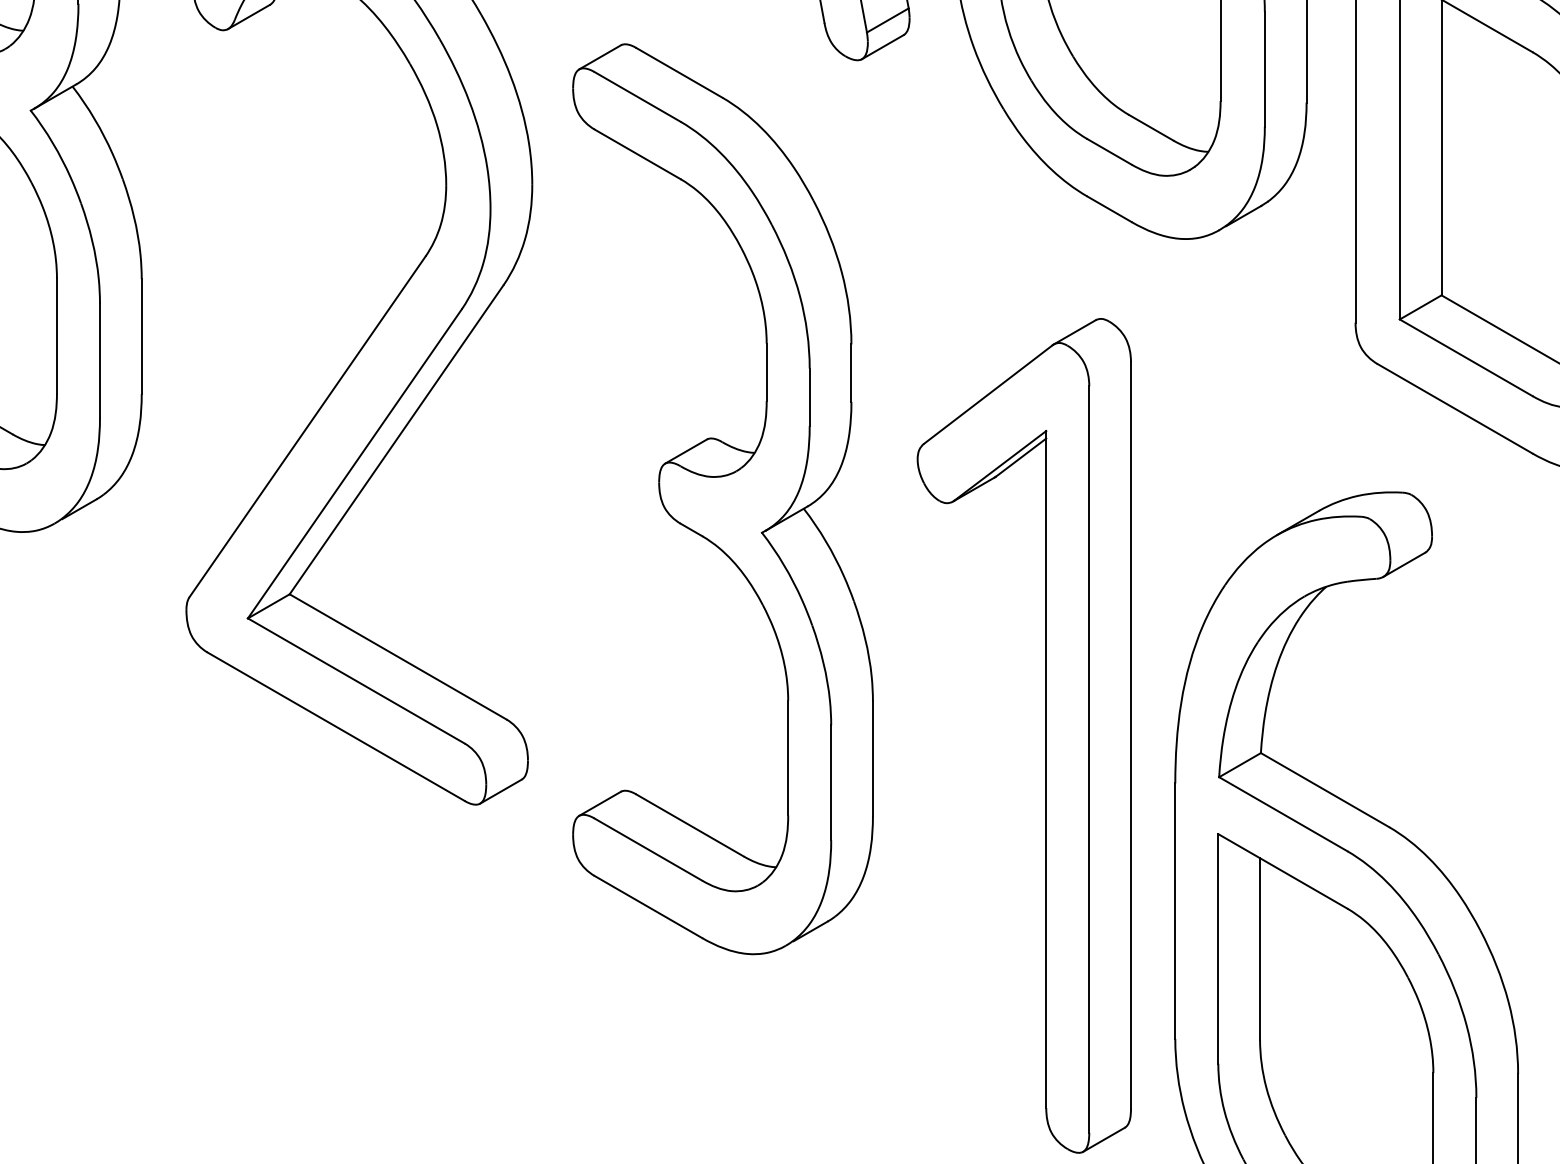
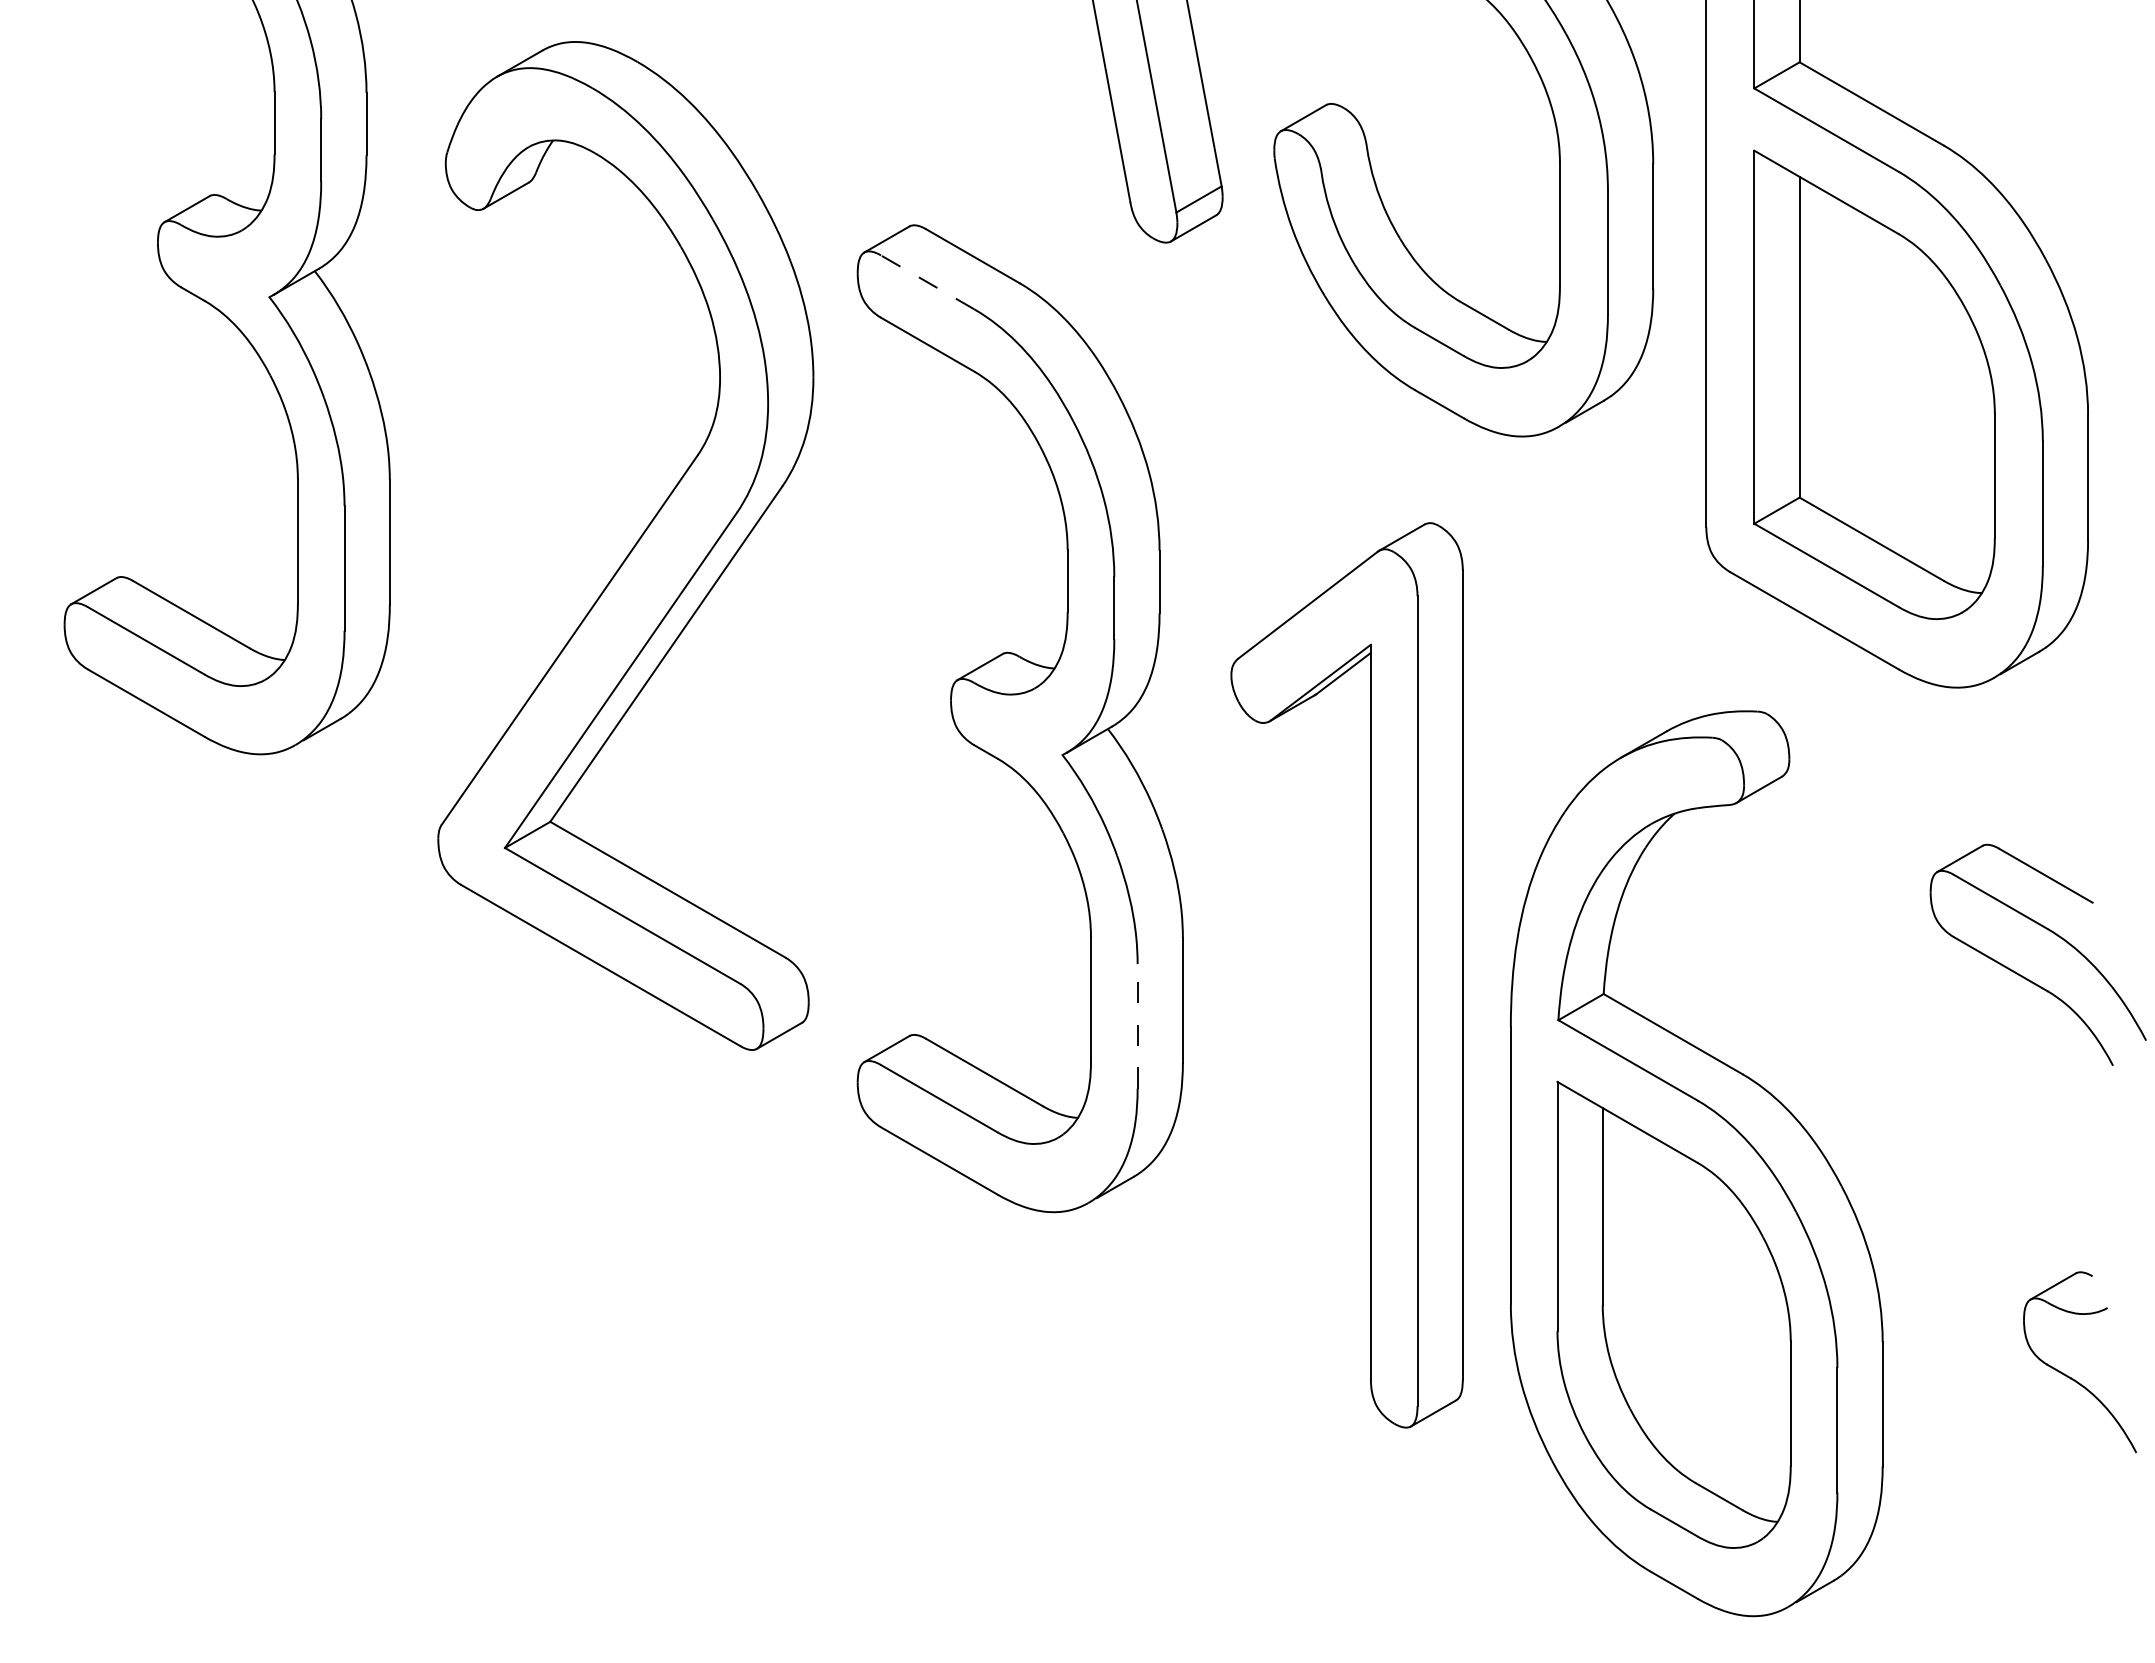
line: (637, 97) -> (927, 282), solid -> dashed
line: (831, 782) -> (1137, 1025), solid -> dashed

